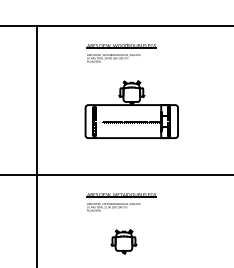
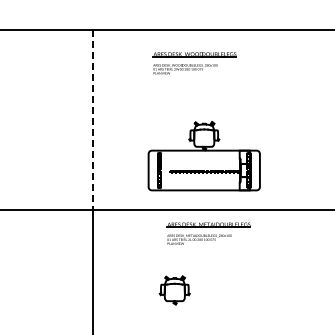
line: (37, 99) -> (93, 119), solid -> dashed
part: (131, 109) -> (203, 156), moved
part: (121, 202) -> (208, 233), moved
part: (123, 242) -> (174, 290), moved

